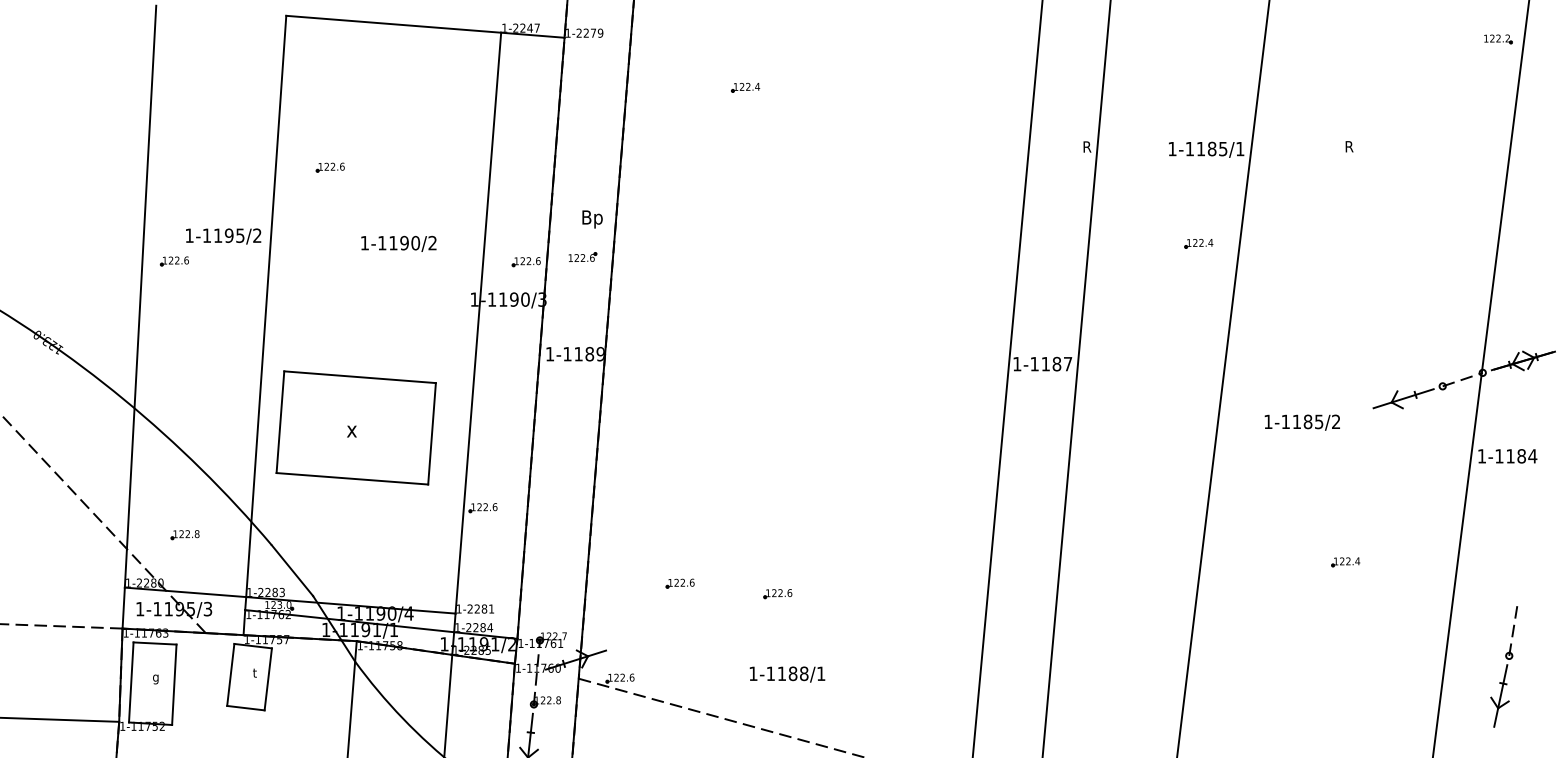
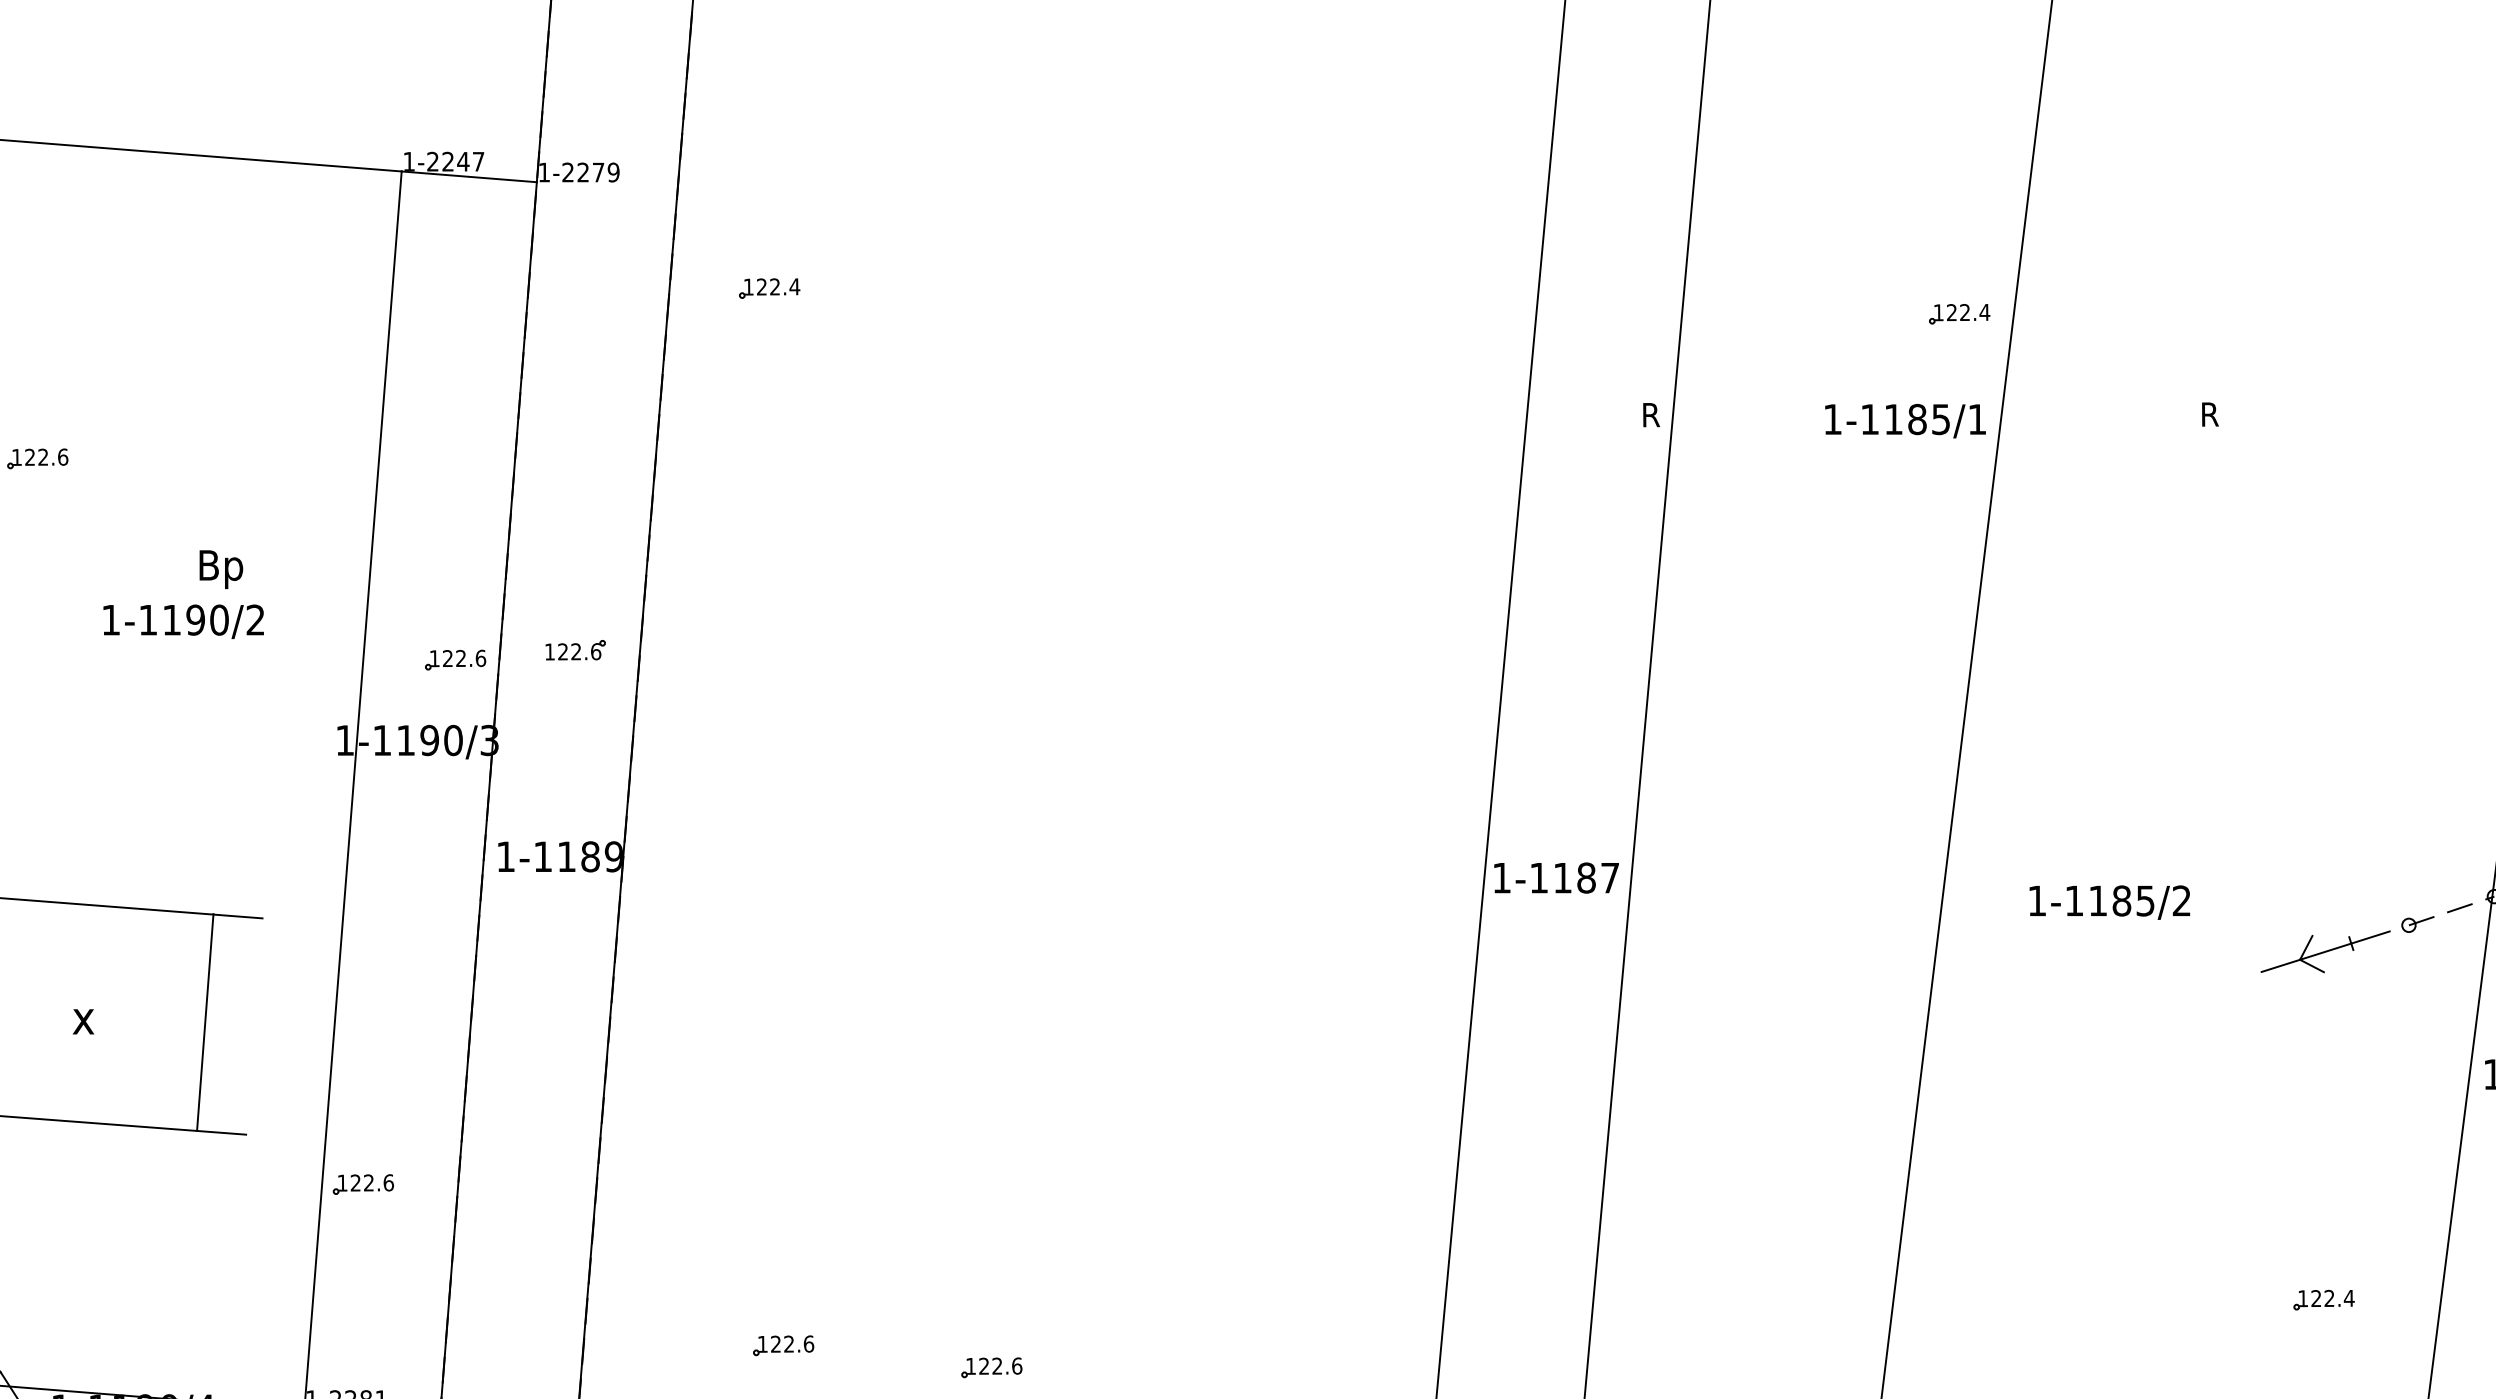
part: (745, 87) -> (769, 288), moved
text: (592, 219) -> (221, 569), moved
part: (1198, 243) -> (1958, 313), moved
text: (1301, 422) -> (2107, 902), moved
line: (431, 433) -> (204, 1021), moved
part: (1345, 562) -> (2323, 1300), moved

